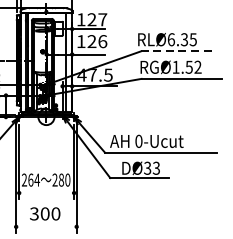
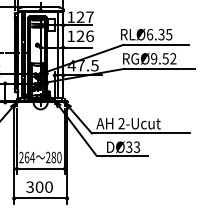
line: (178, 50) -> (156, 44), dashed -> solid
text: (176, 66) -> (154, 58), RGØ1.52 -> RGØ9.52
text: (138, 141) -> (121, 123), 0-Ucut -> 2-Ucut
line: (46, 192) -> (40, 168), added
line: (46, 226) -> (40, 198), added

